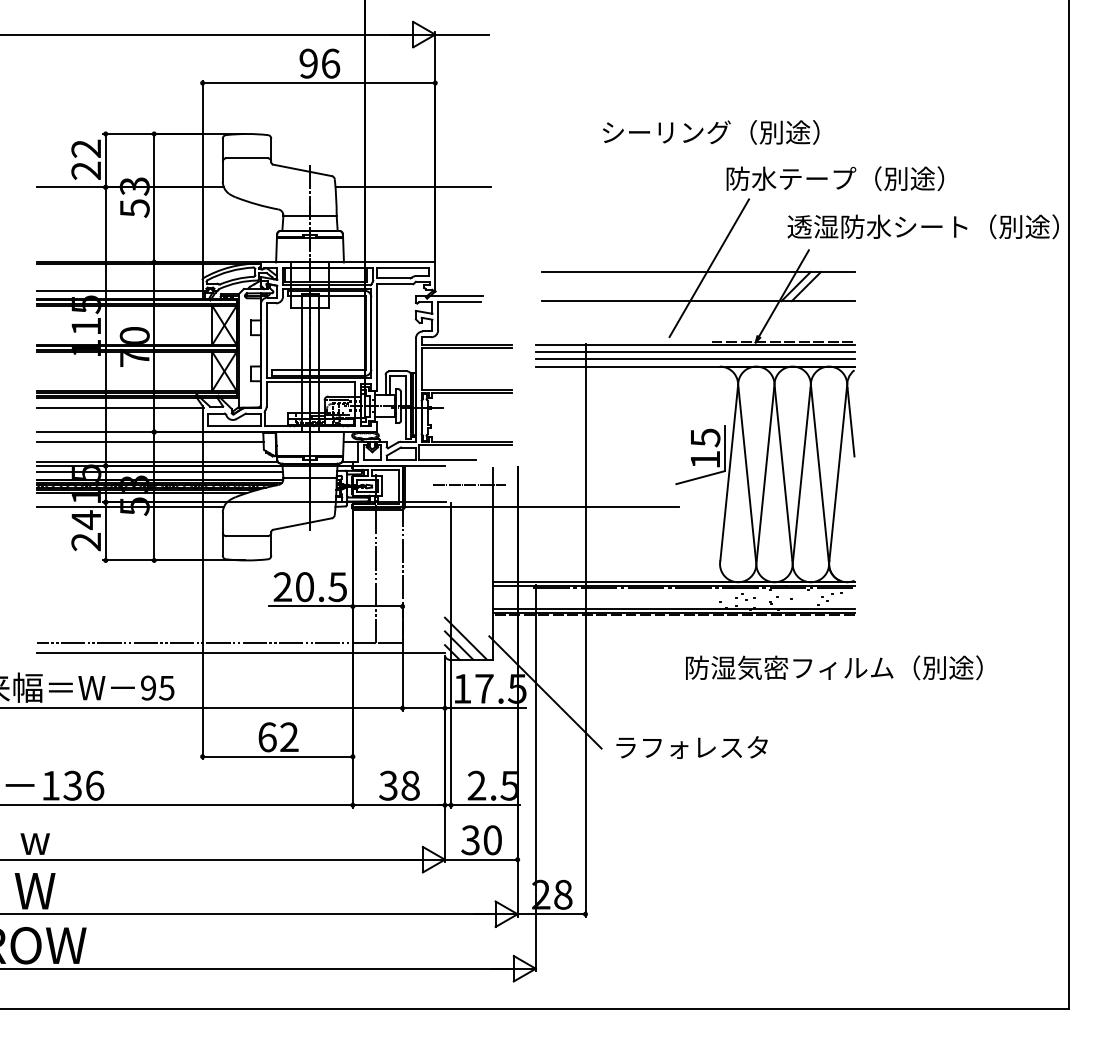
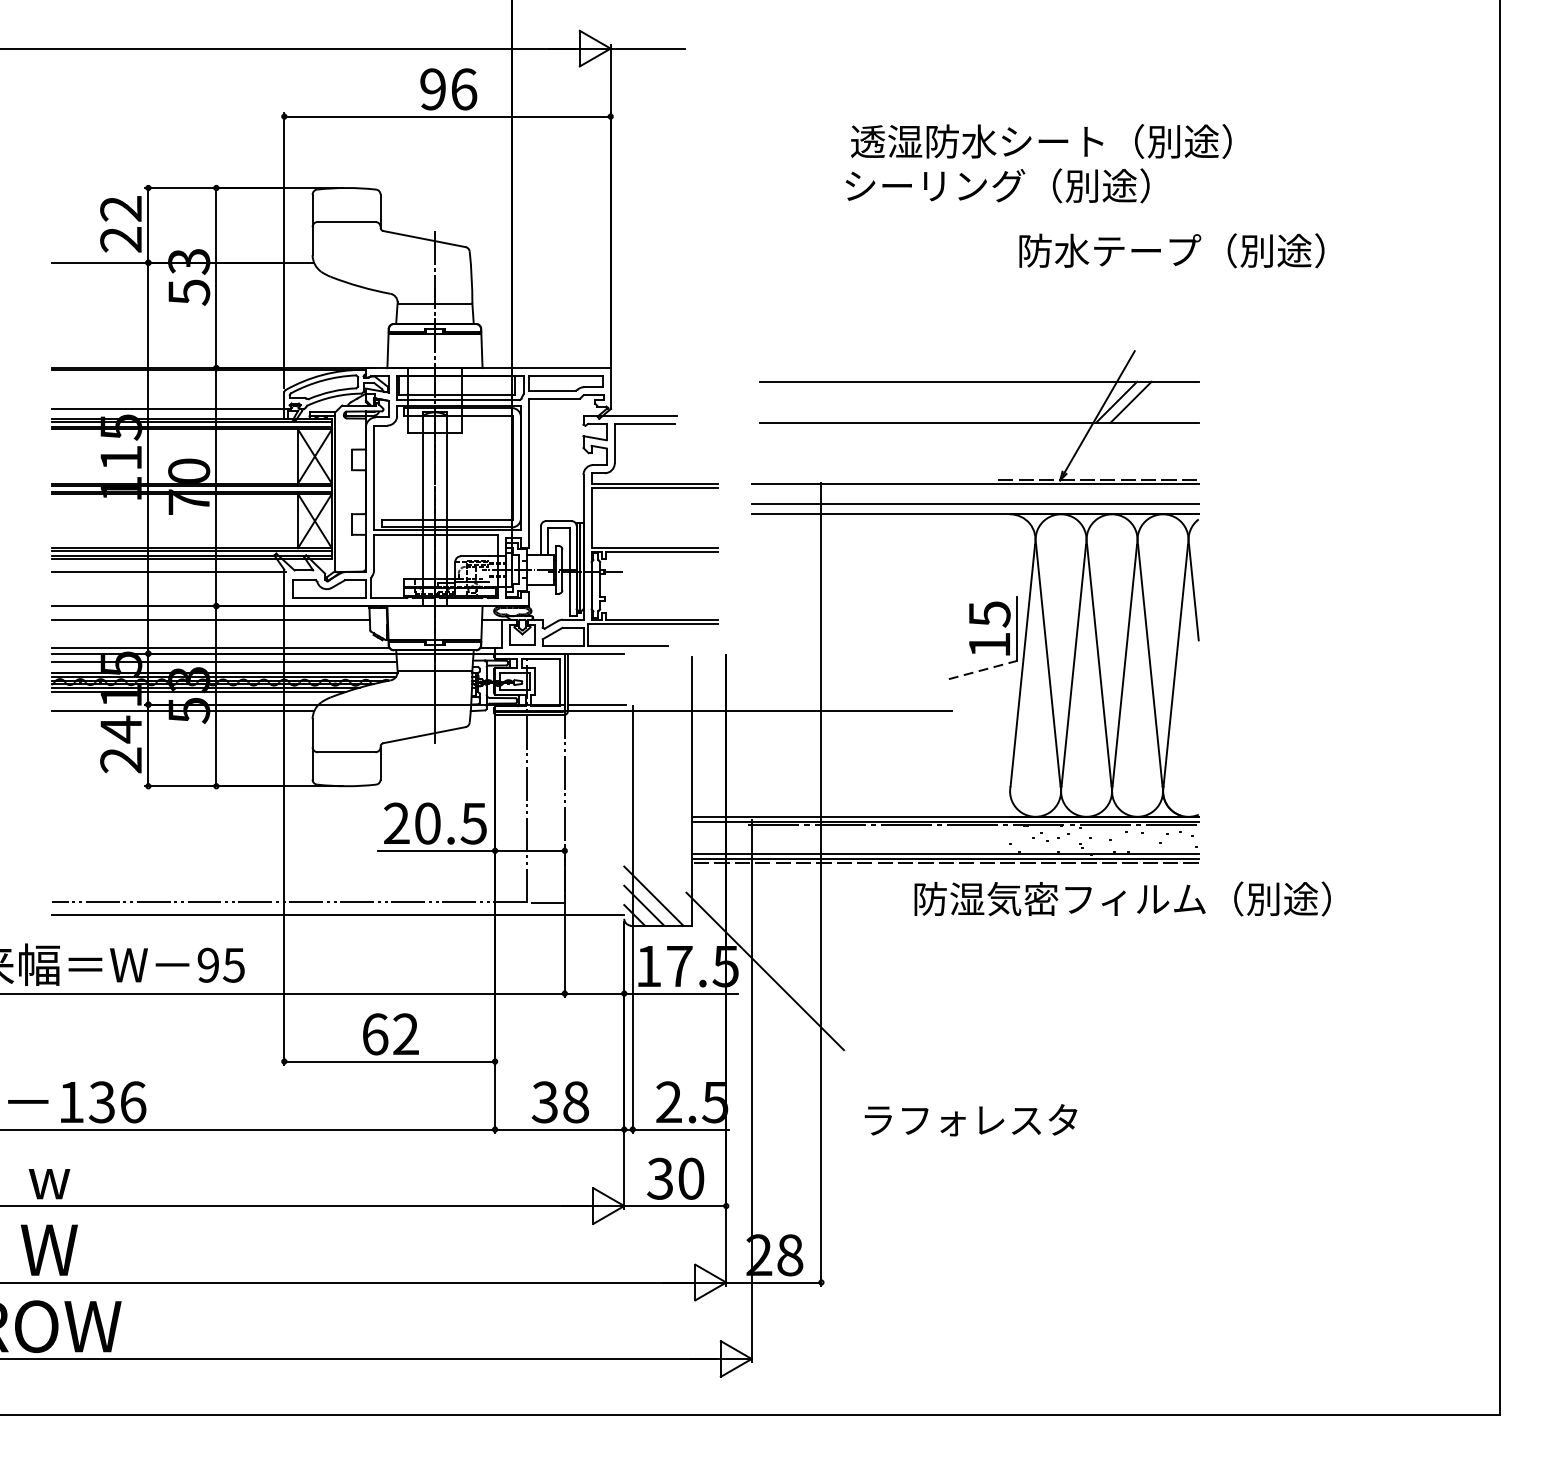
line: (412, 187) -> (578, 263), removed
text: (922, 226) -> (1040, 141), moved
line: (709, 268) -> (995, 376), removed
line: (694, 352) -> (974, 494), removed
line: (701, 477) -> (984, 669), solid -> dashed
line: (468, 485) -> (657, 681), removed
text: (834, 667) -> (1122, 898), moved
text: (691, 747) -> (970, 1120), moved

